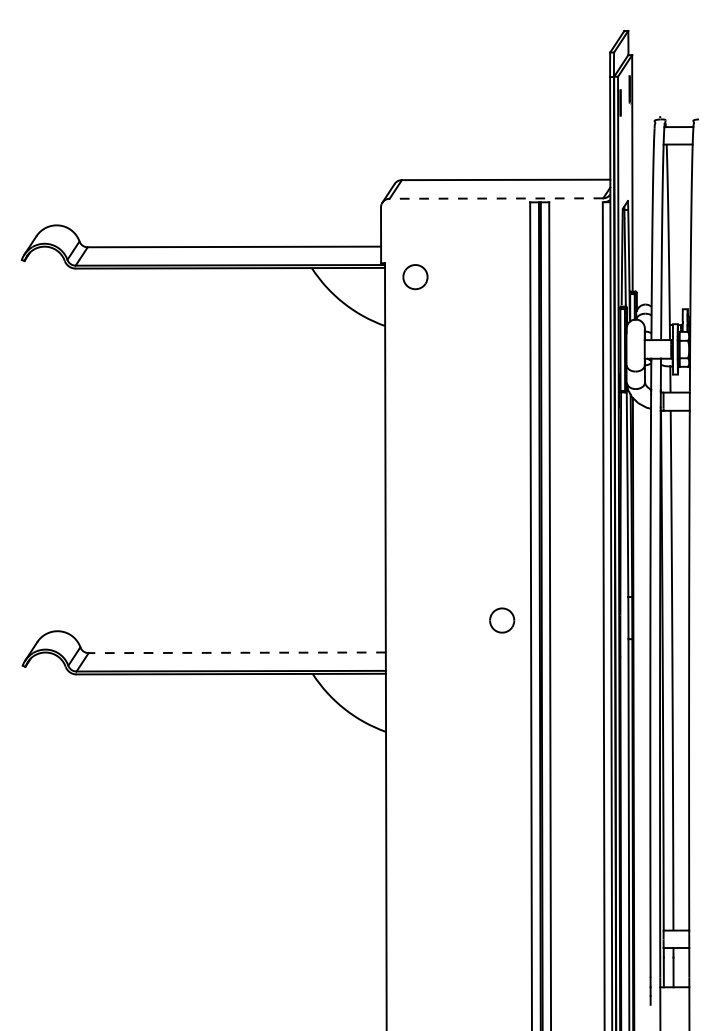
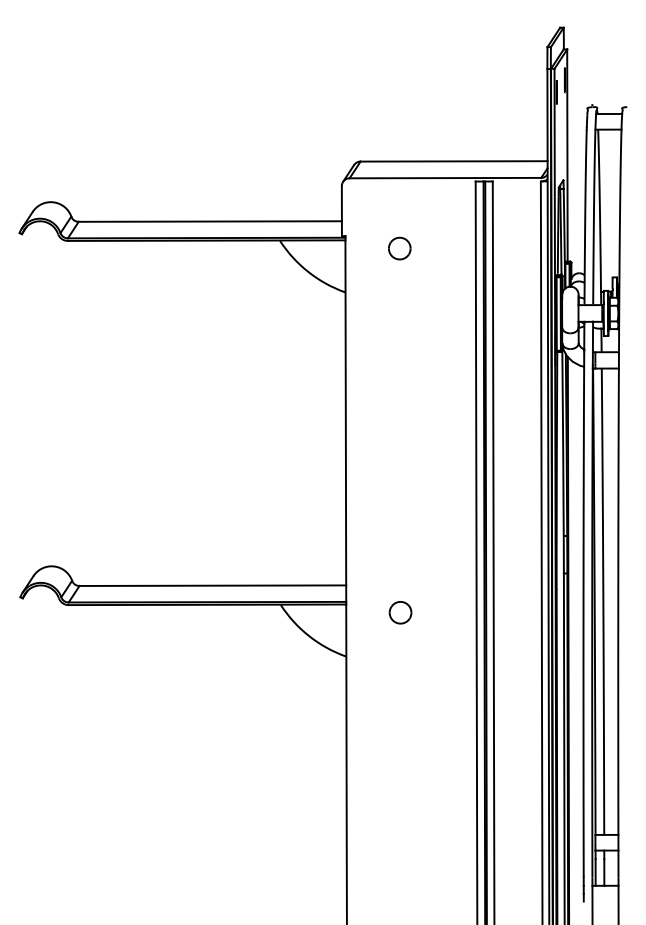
line: (496, 198) -> (445, 178), dashed -> solid
part: (415, 276) -> (399, 248), moved
part: (502, 620) -> (400, 612), moved
line: (236, 652) -> (212, 585), dashed -> solid

